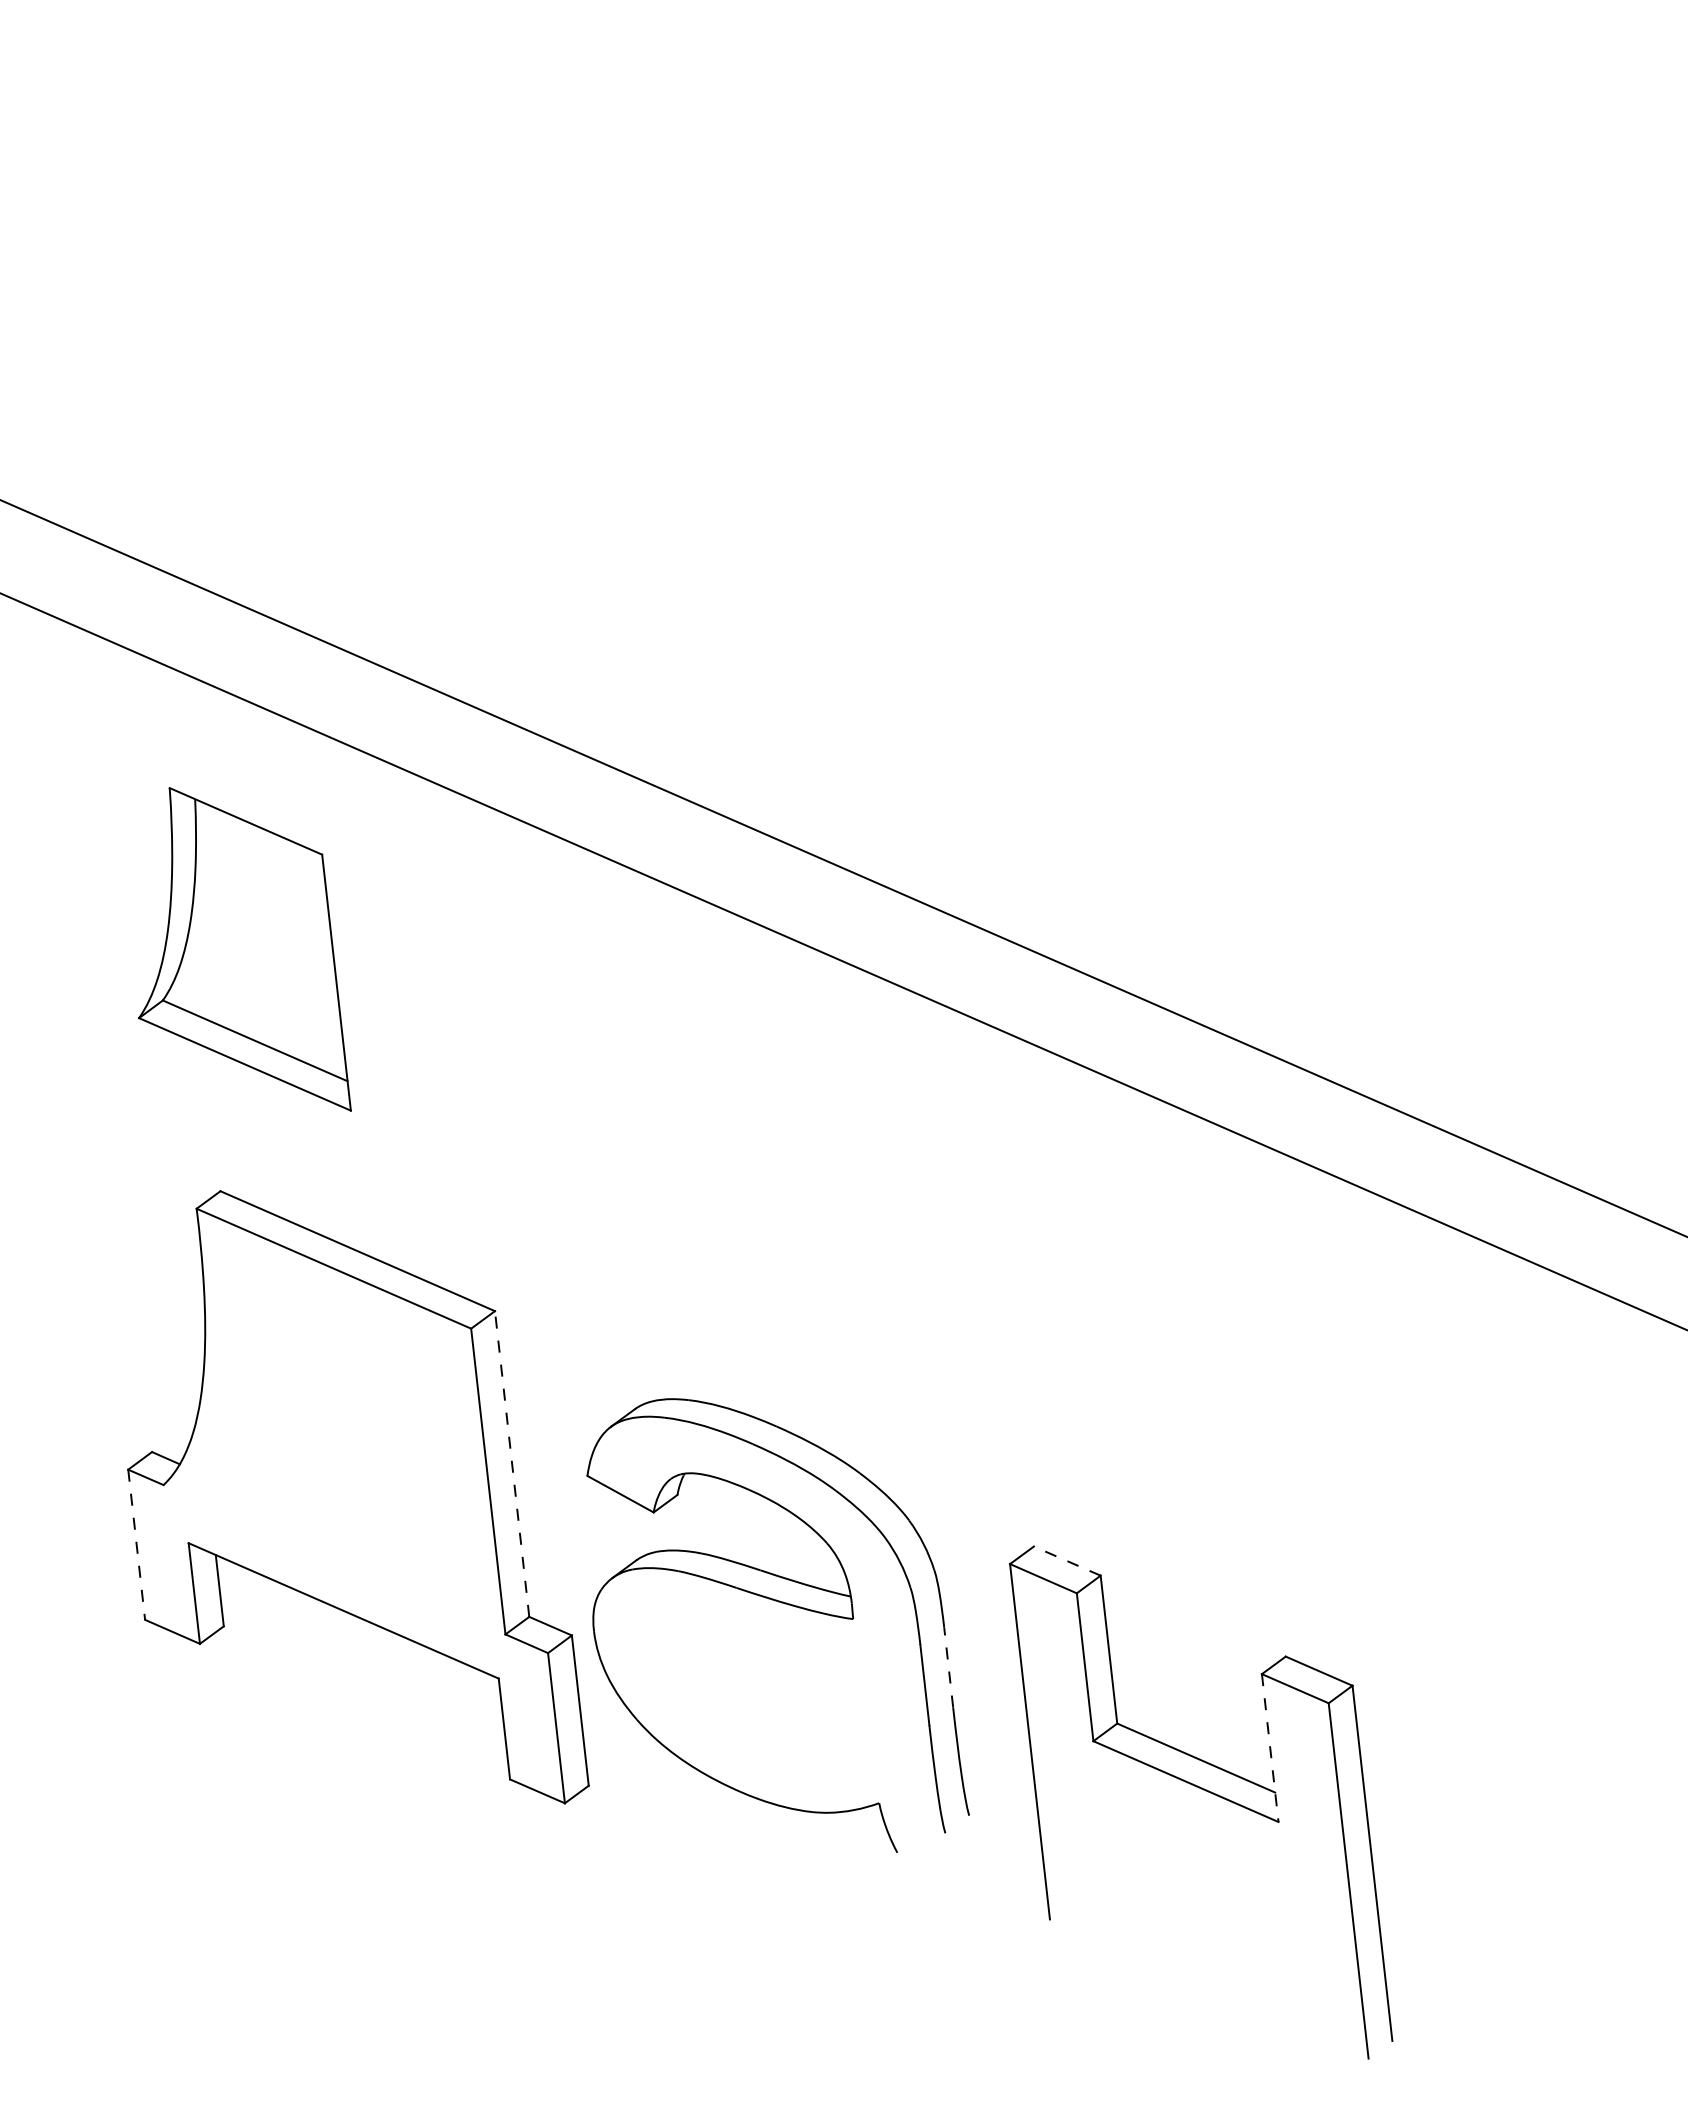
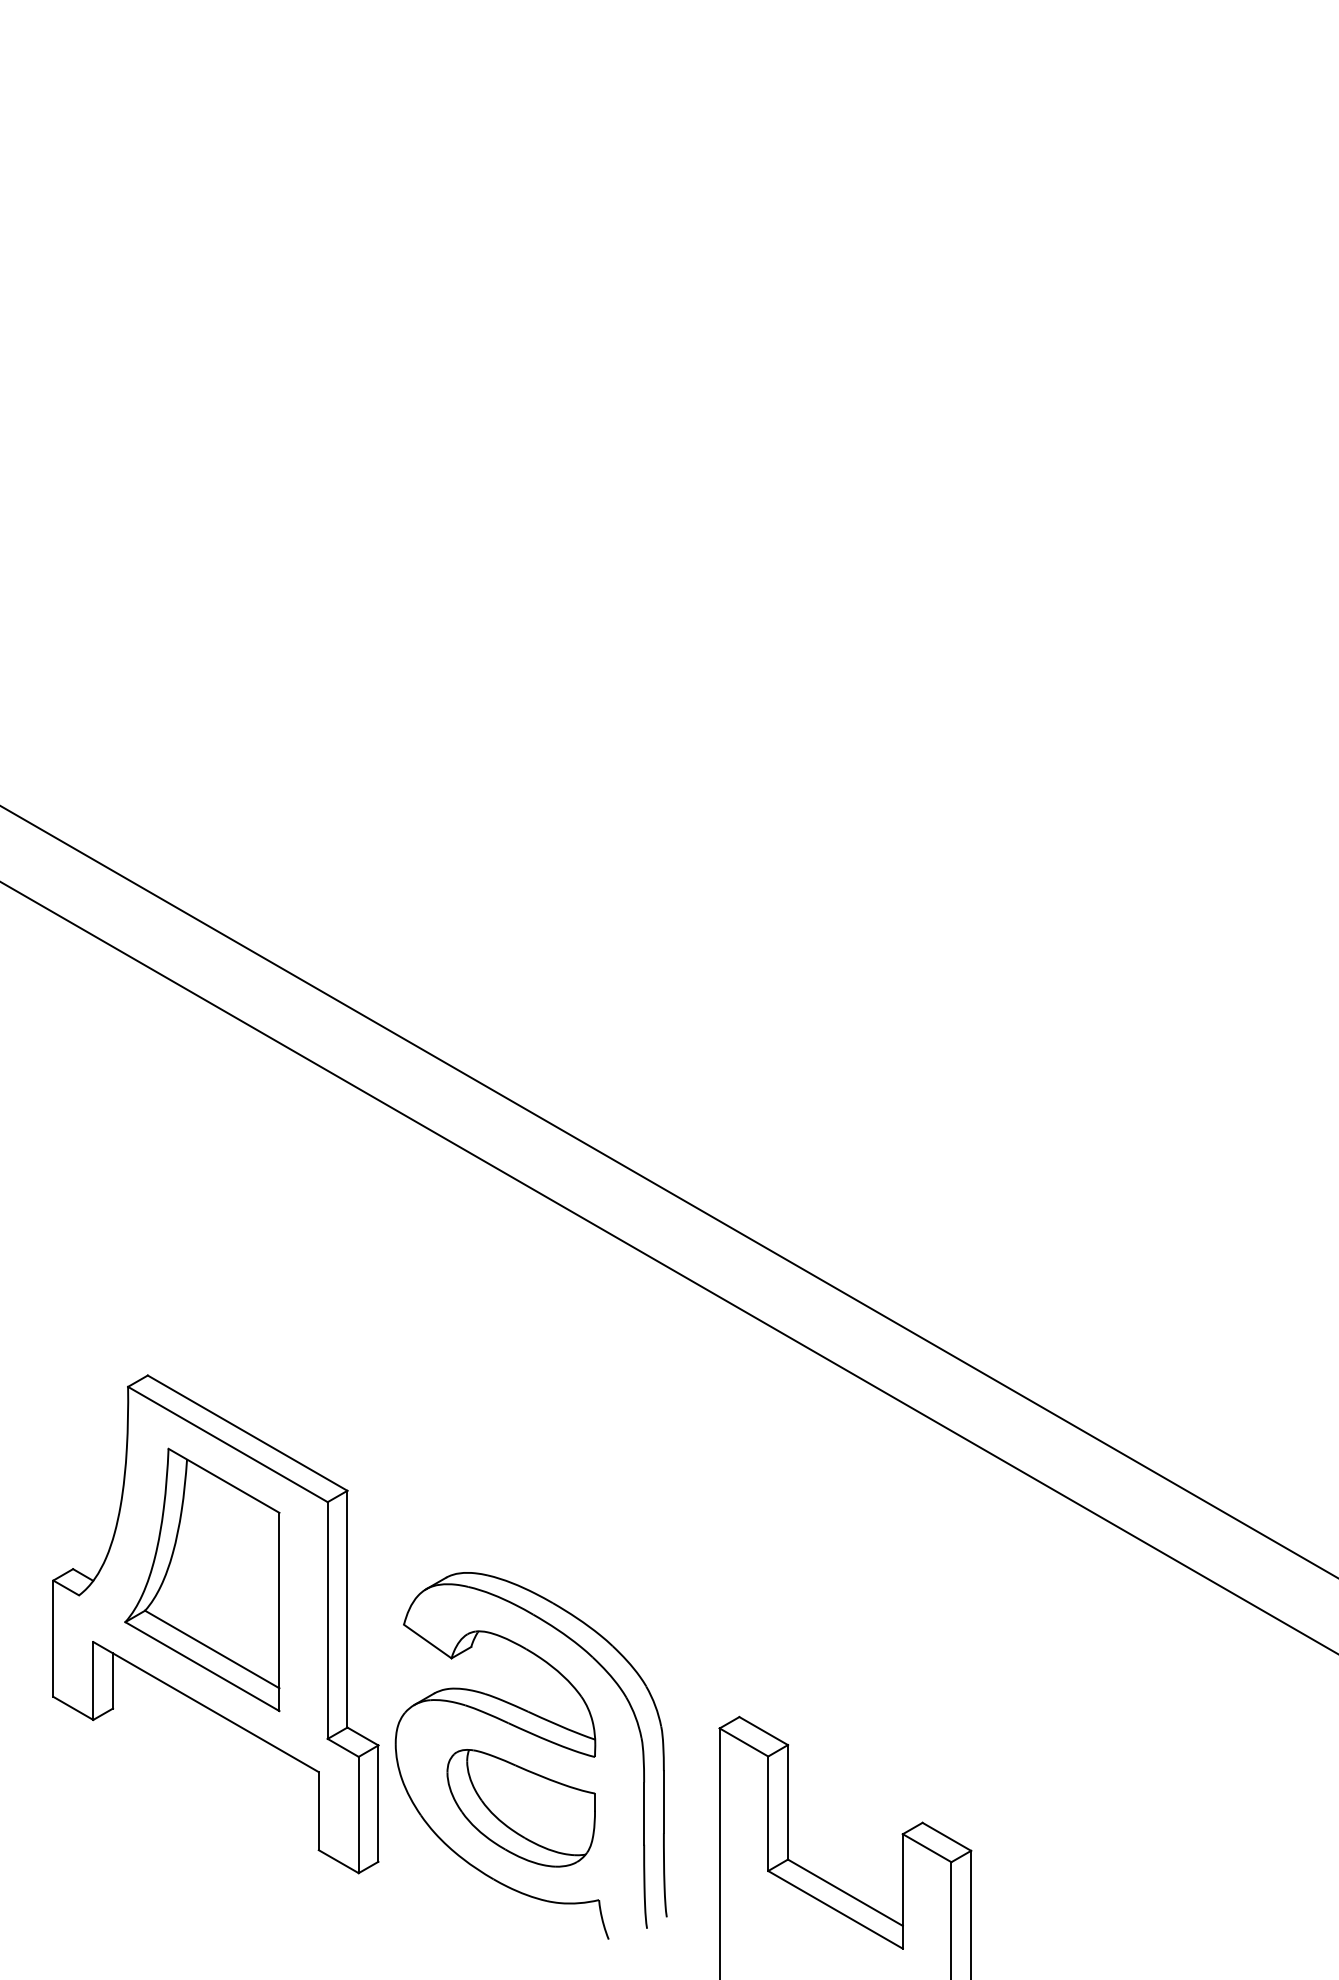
part: (232, 951) -> (202, 1579), moved
line: (512, 1463) -> (347, 1608), dashed -> solid
line: (136, 1545) -> (53, 1639), dashed -> solid
line: (1066, 1560) -> (763, 1730), dashed -> solid
line: (948, 1666) -> (663, 1801), dashed -> solid
part: (764, 1696) -> (520, 1808), added
line: (1269, 1748) -> (902, 1891), dashed -> solid

